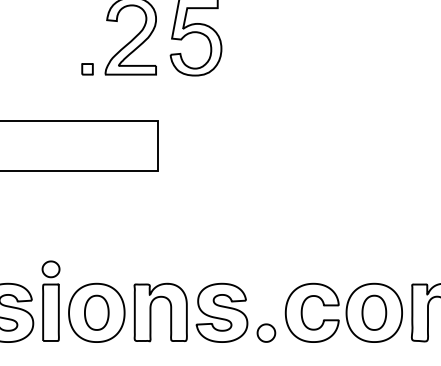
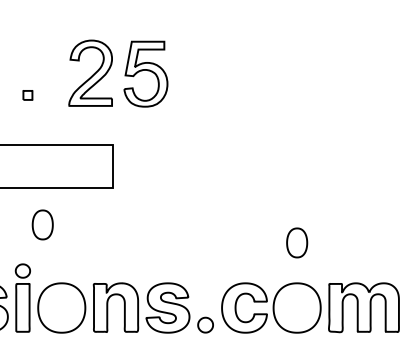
part: (87, 69) -> (27, 95), moved
part: (96, 312) -> (42, 224), moved
part: (374, 312) -> (297, 242), moved

